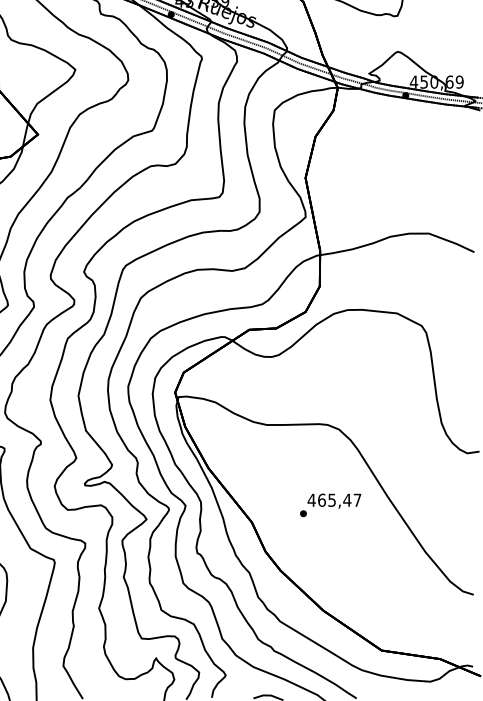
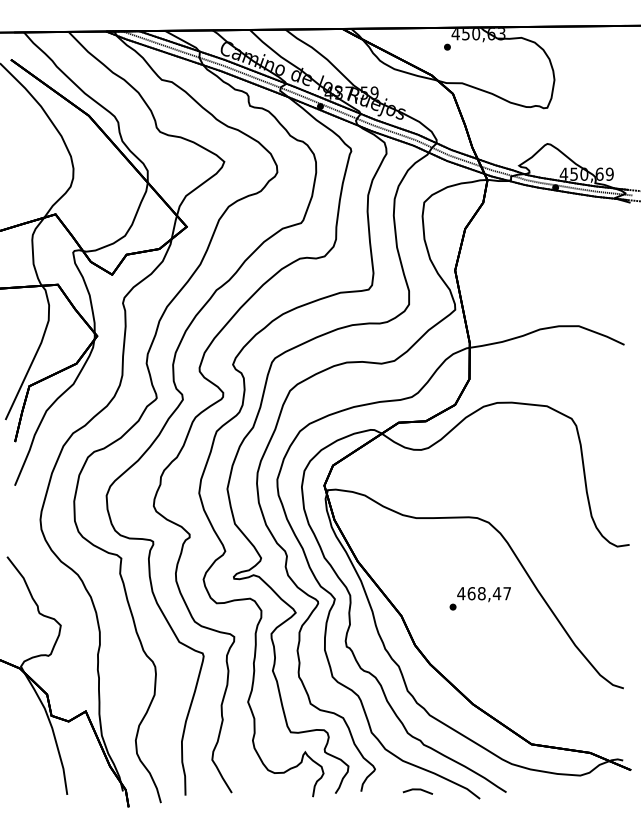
text: (331, 500) -> (481, 593), 465,47 -> 468,47

